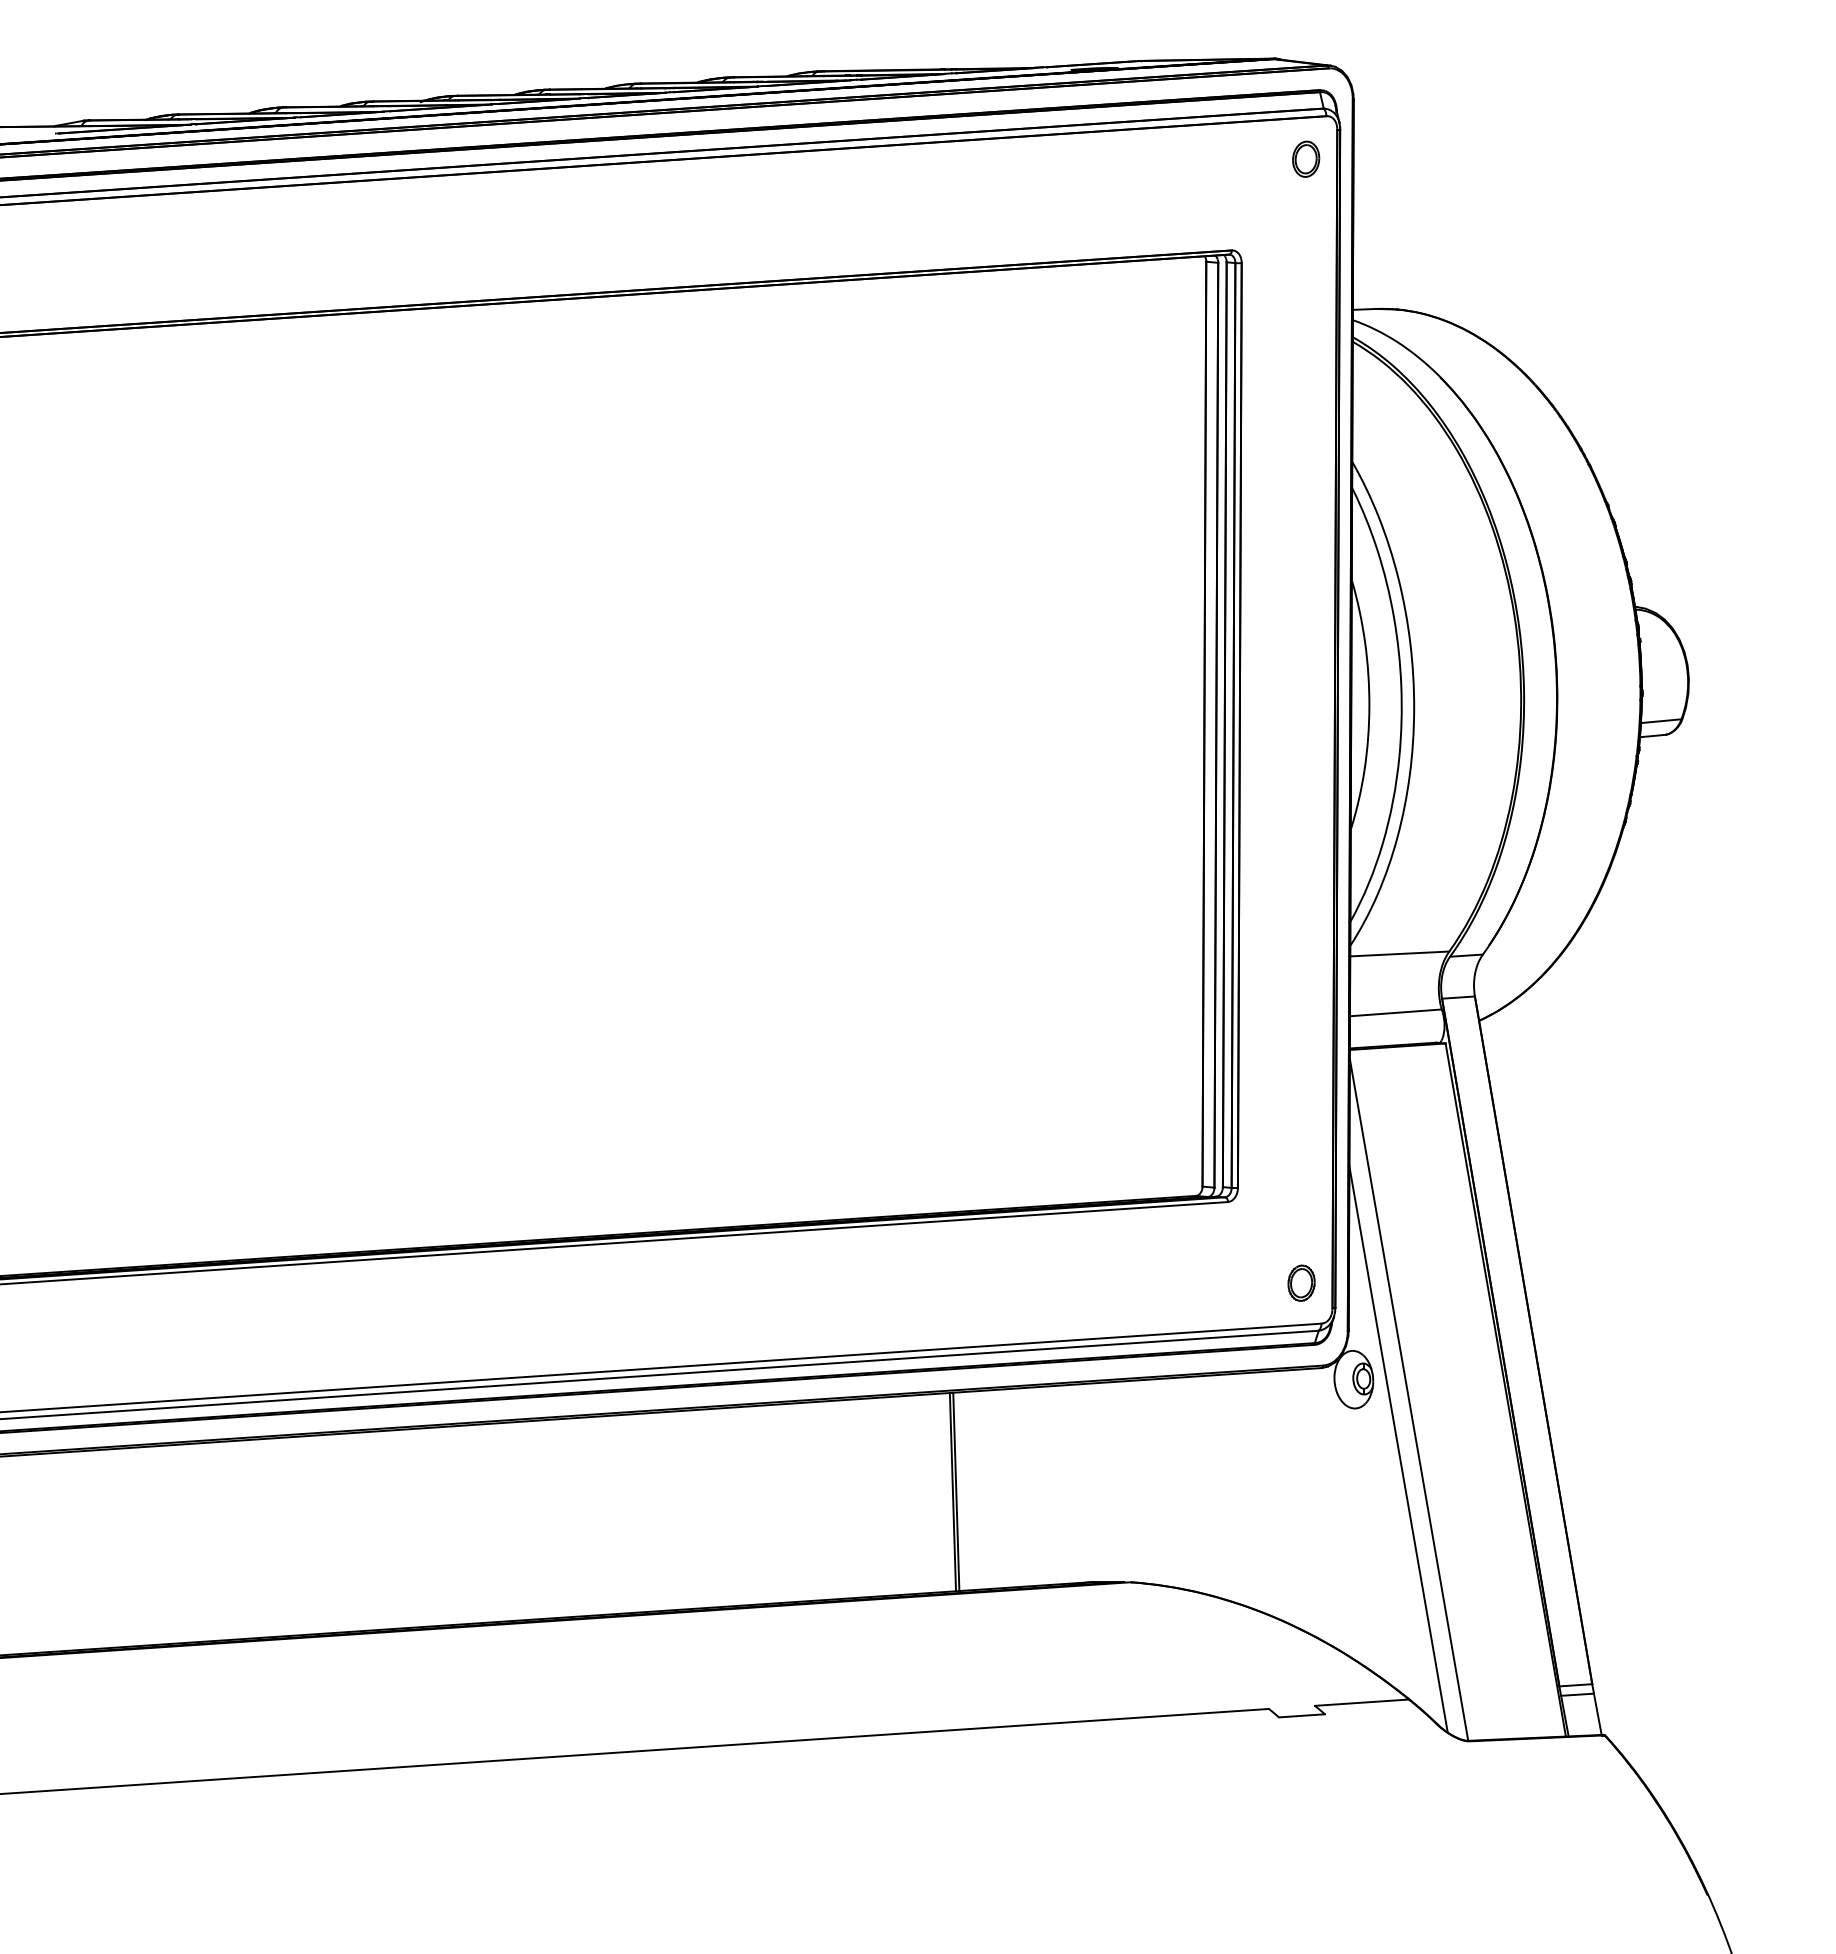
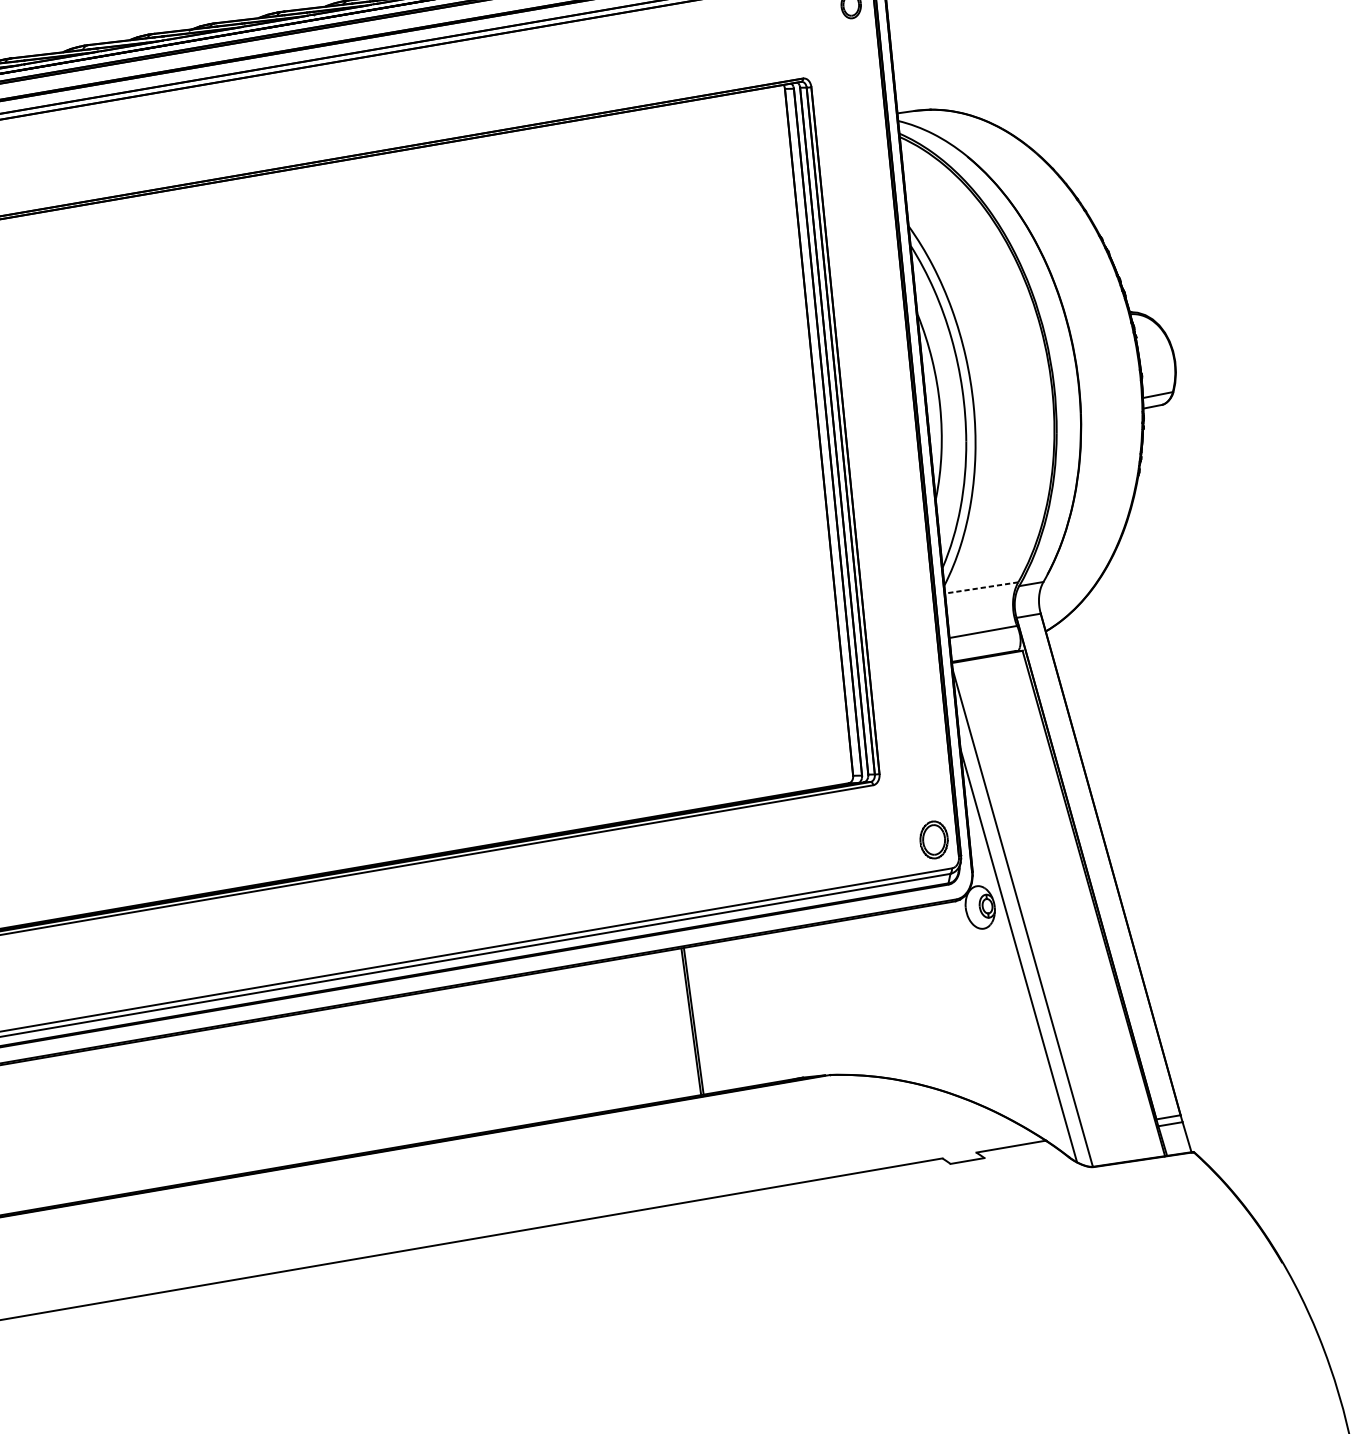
line: (1399, 953) -> (981, 587), solid -> dashed
part: (1301, 1282) -> (933, 839), size x1.4

